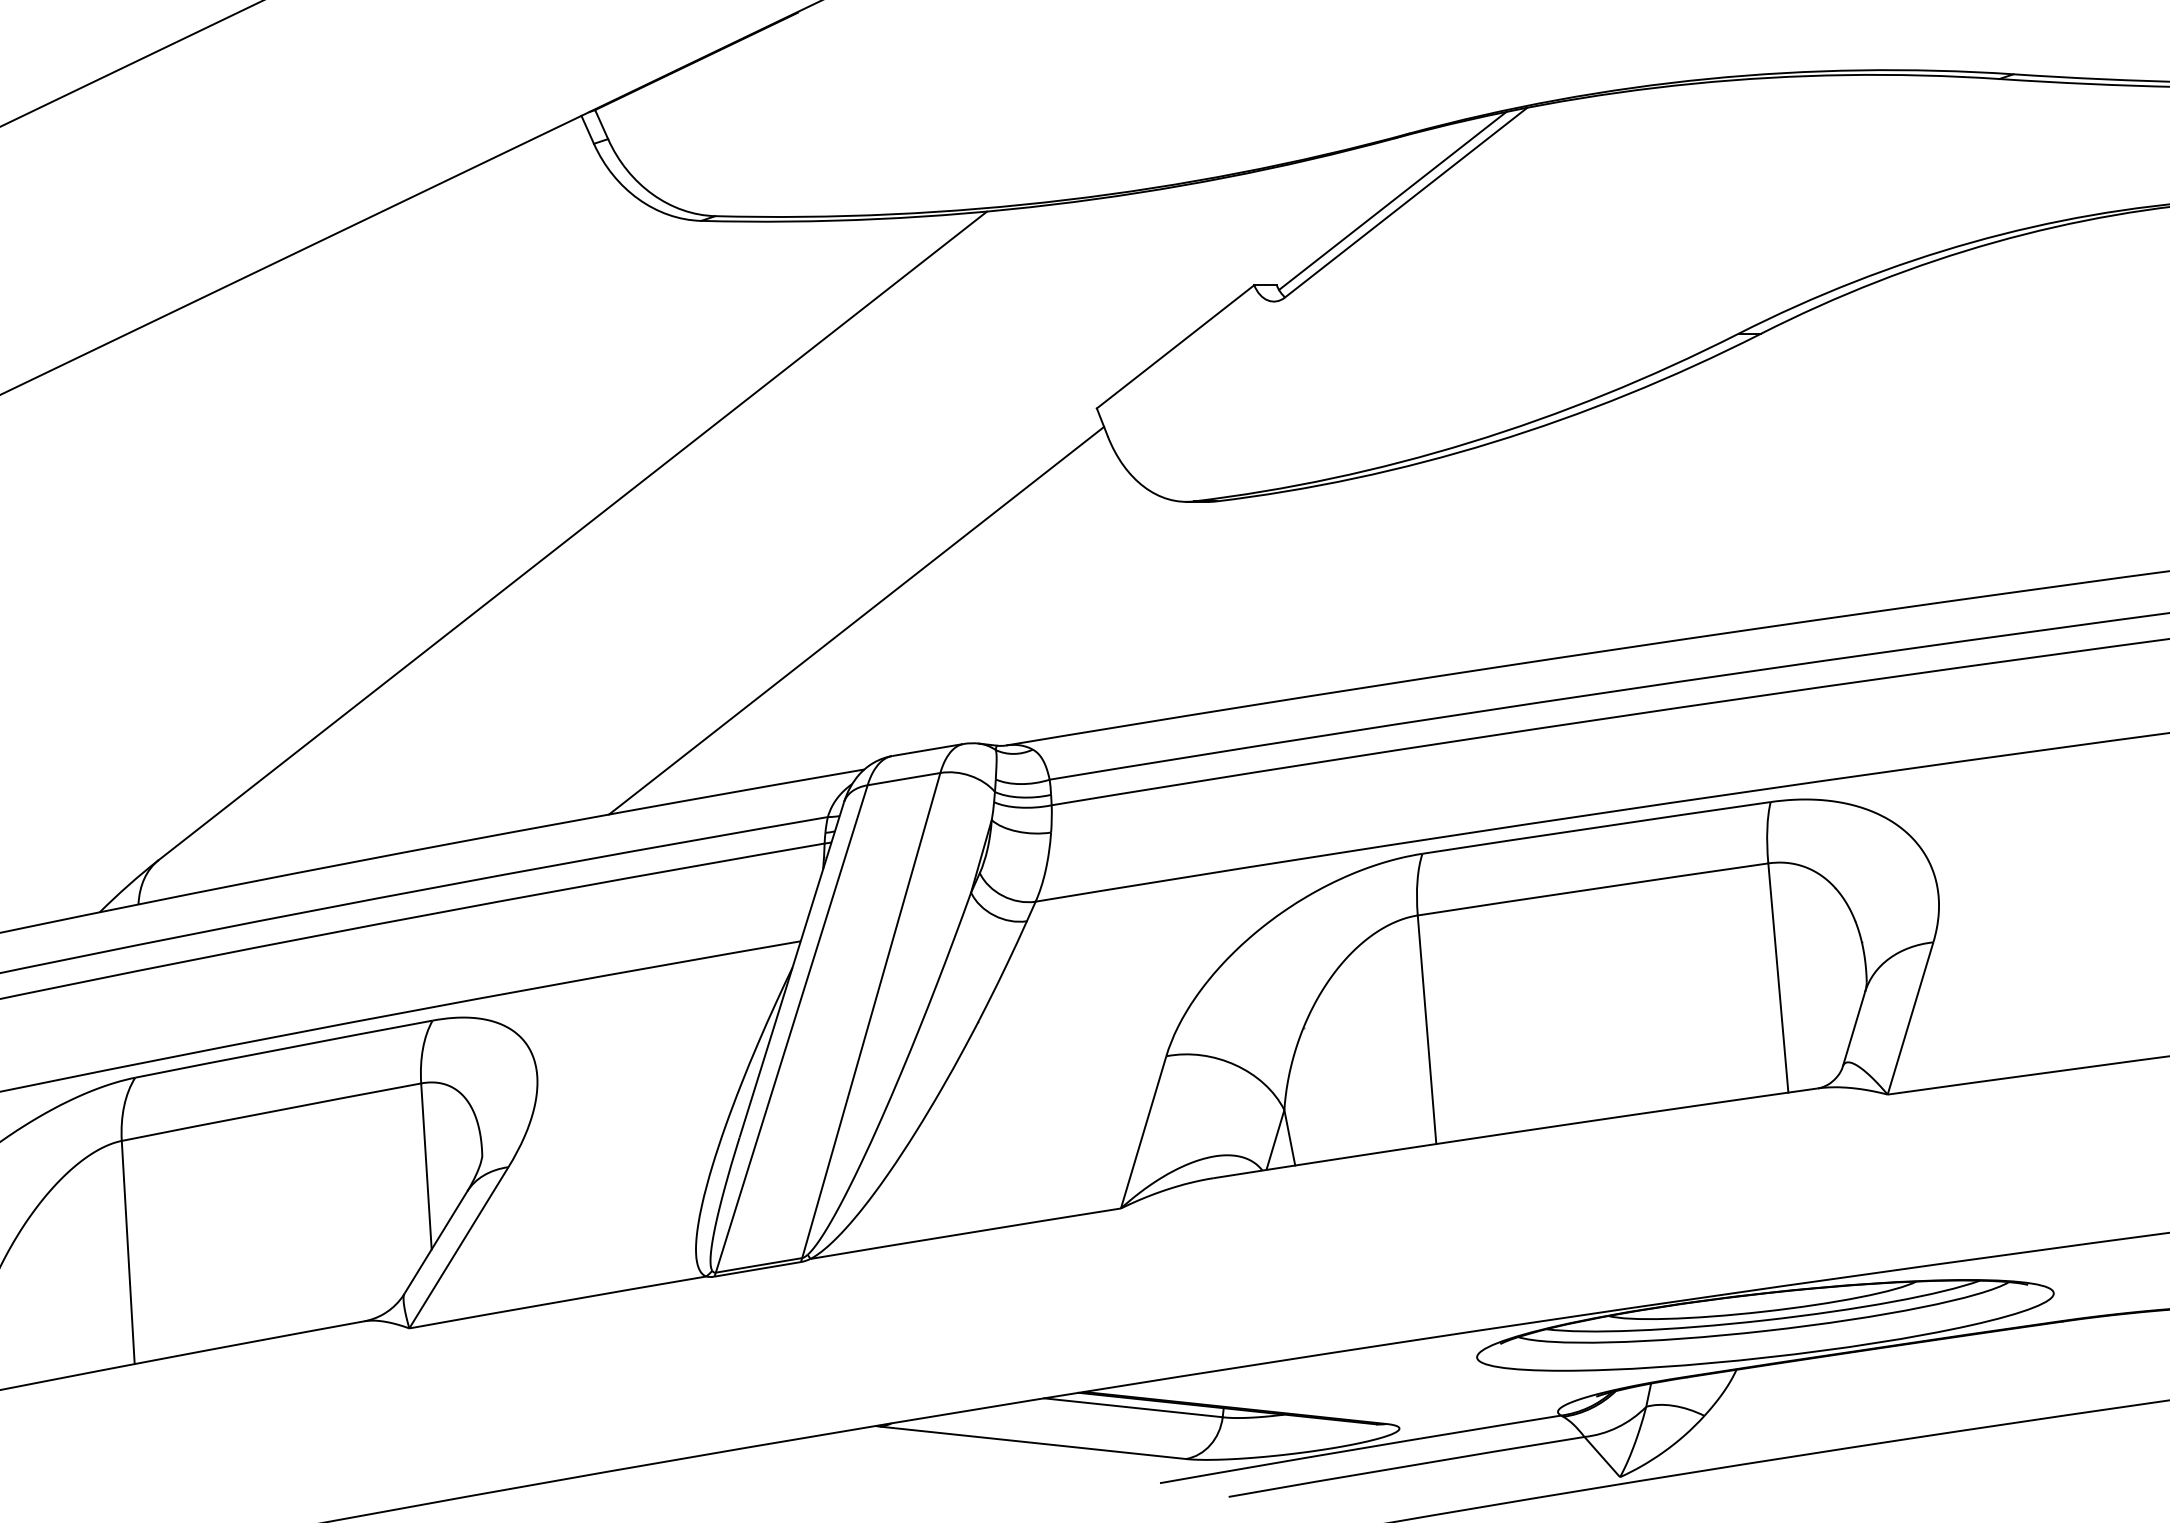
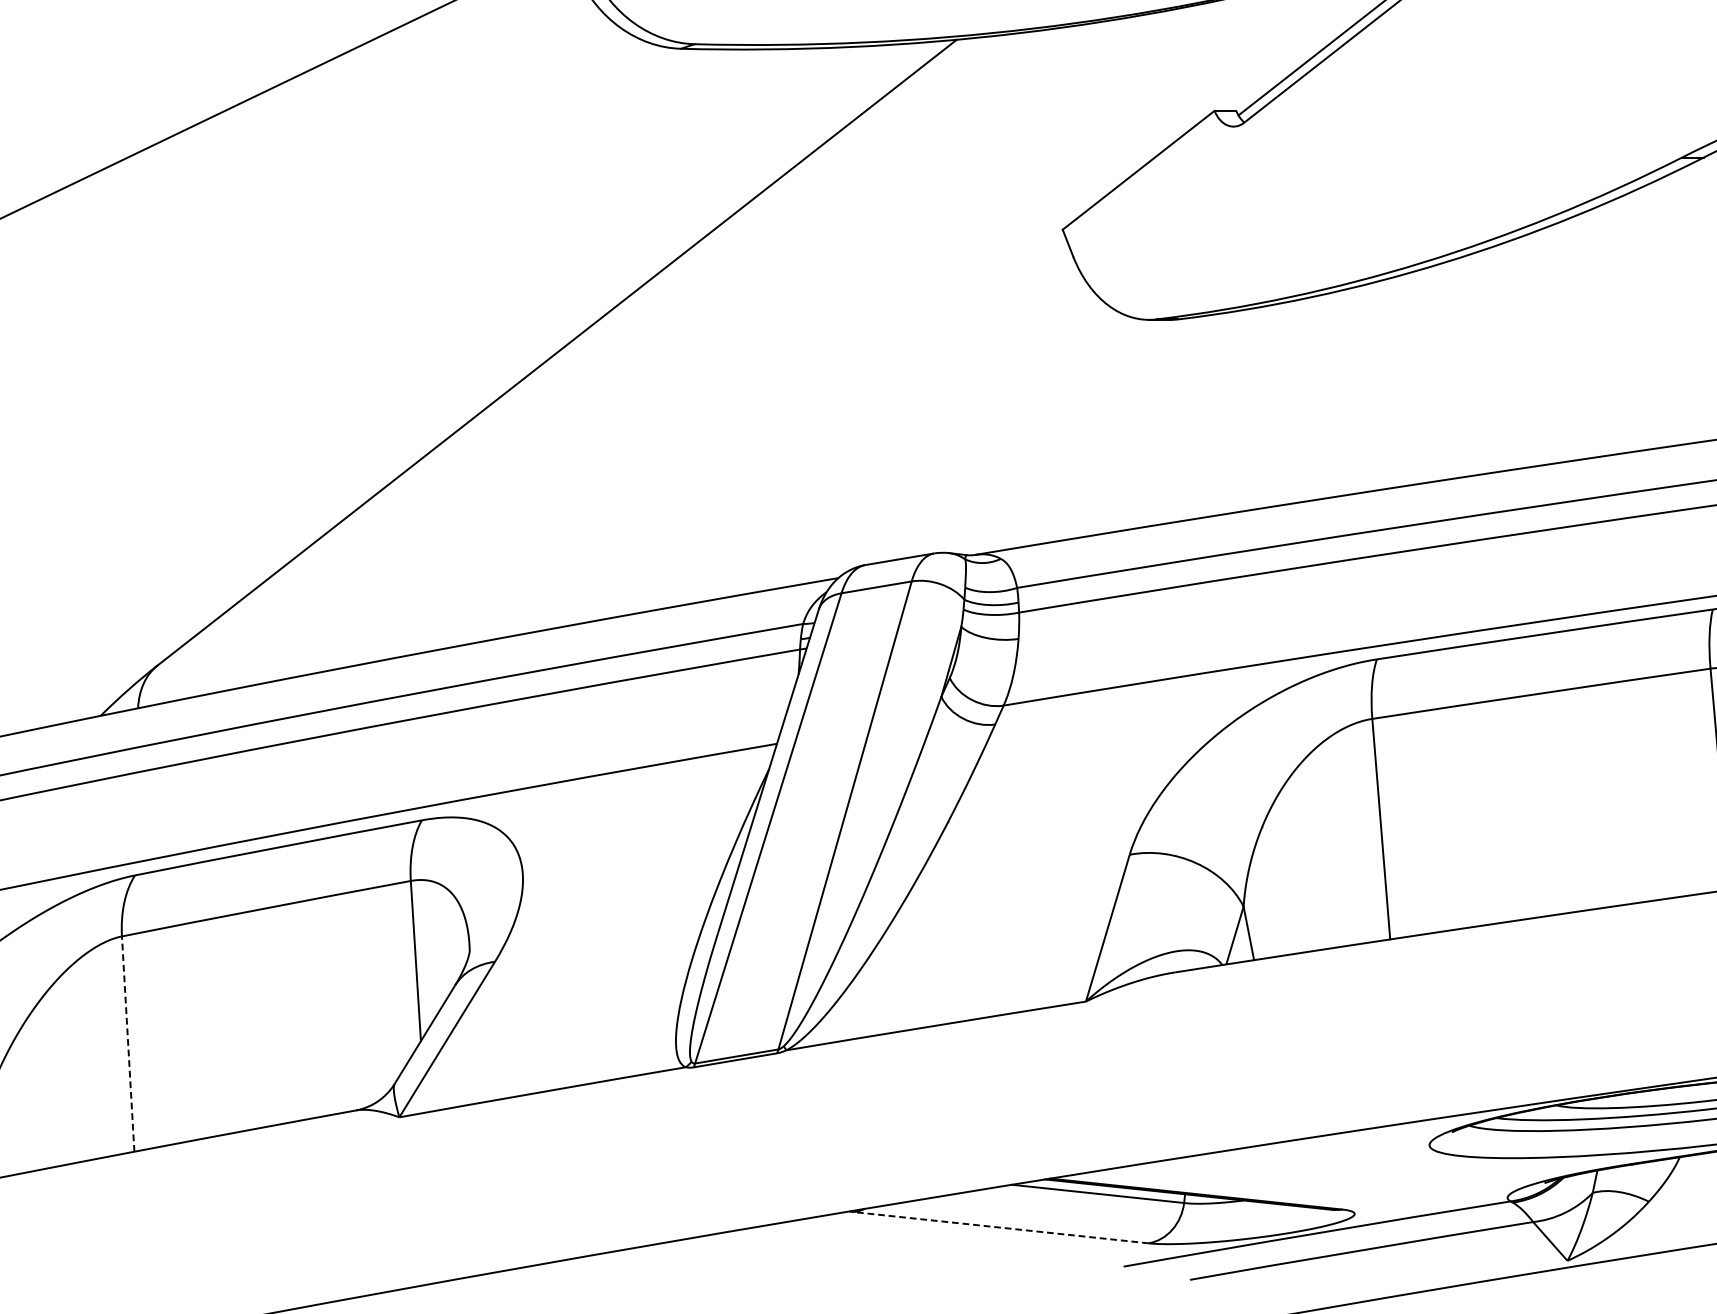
line: (856, 620) -> (830, 434), removed
line: (128, 1252) -> (128, 1044), solid -> dashed
line: (1032, 1442) -> (1000, 1227), solid -> dashed

